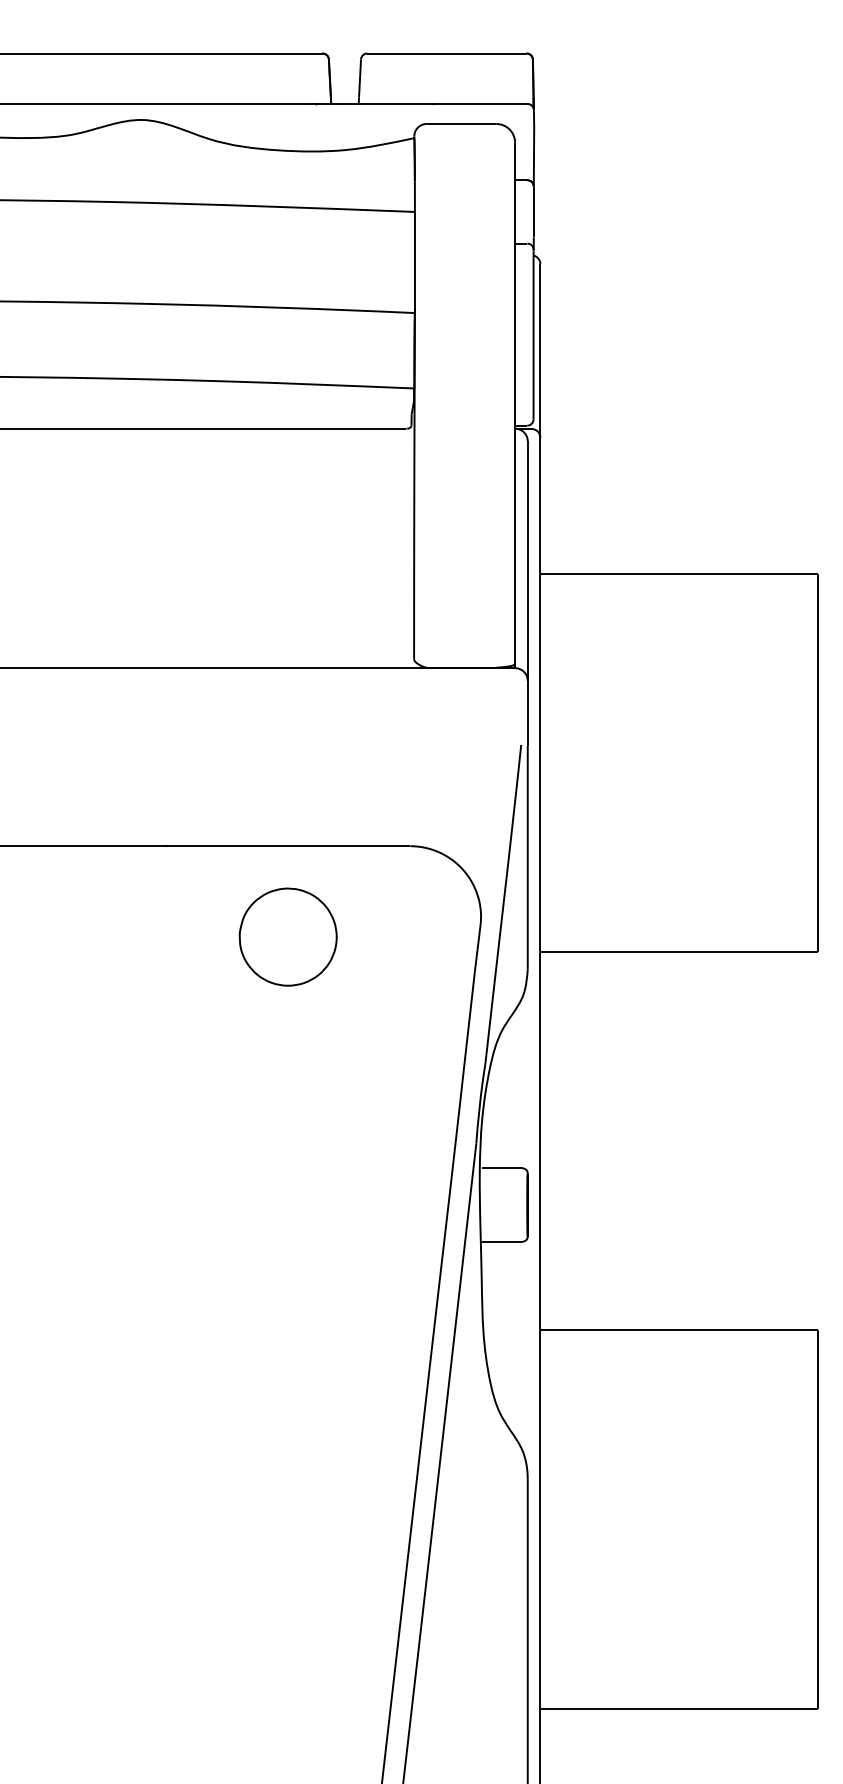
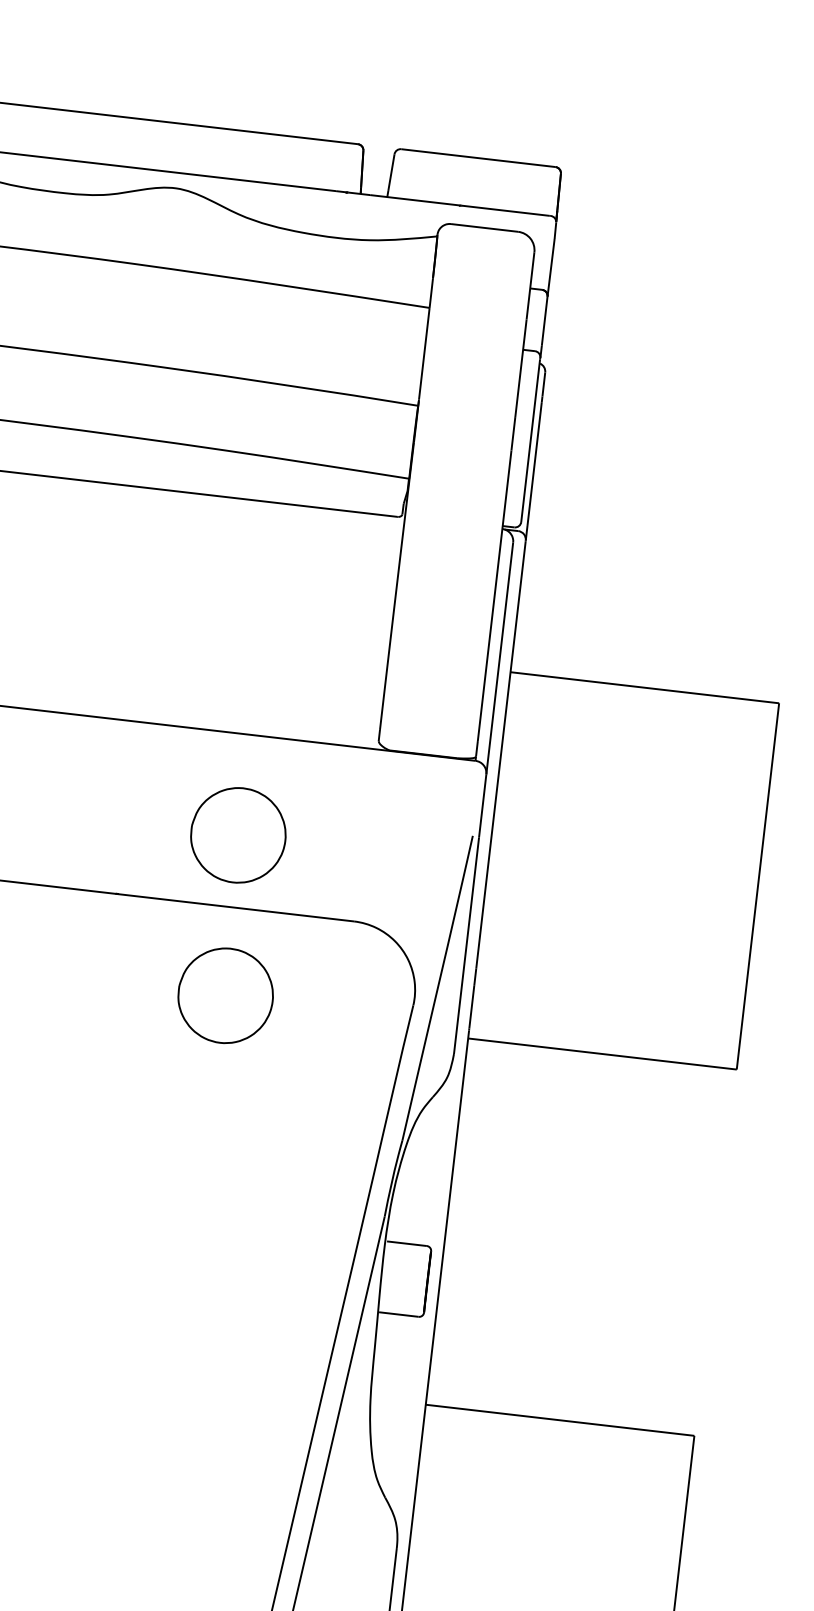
part: (281, 771) -> (237, 834), added

